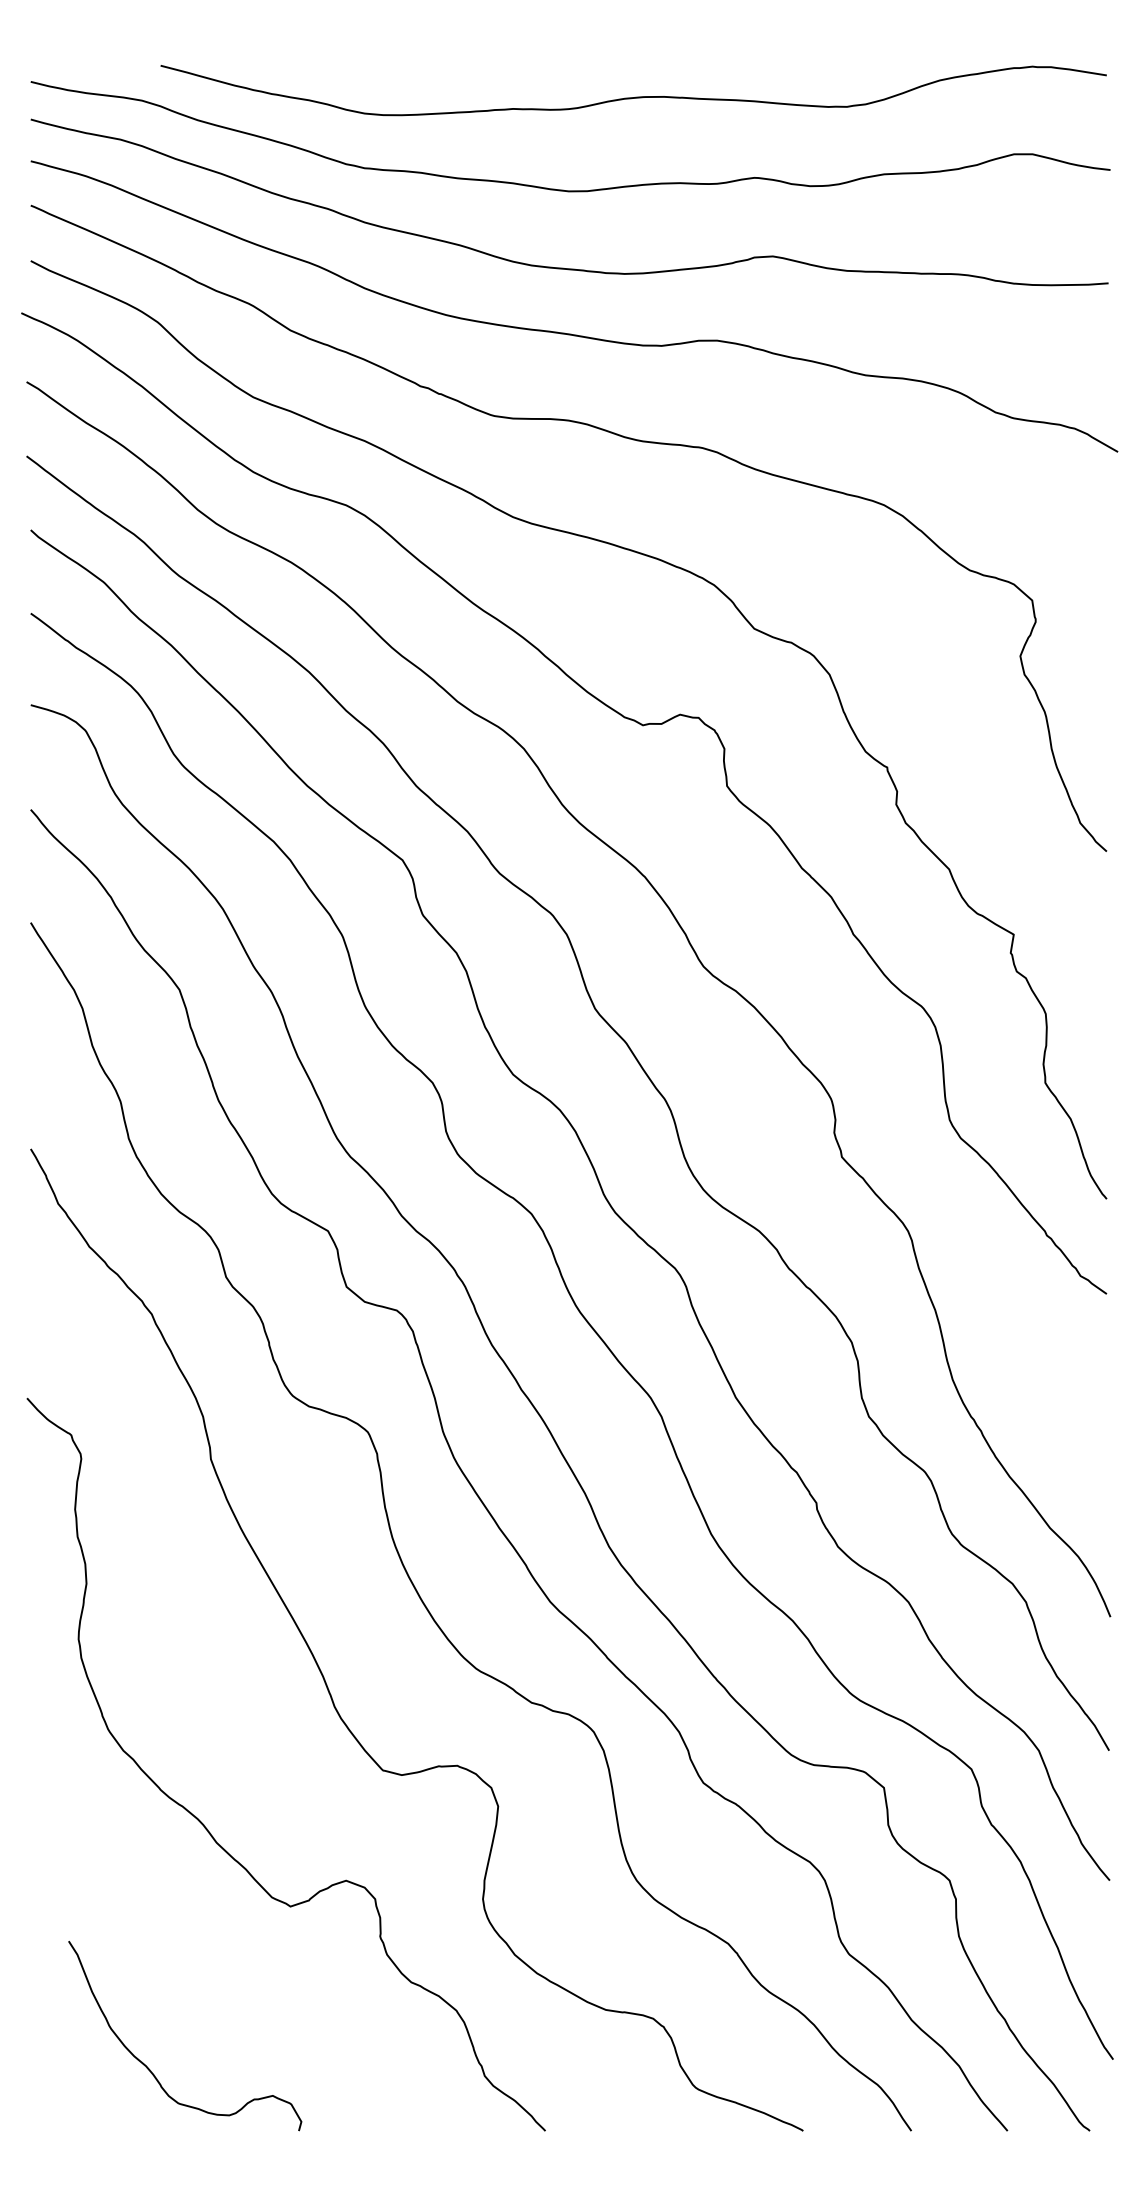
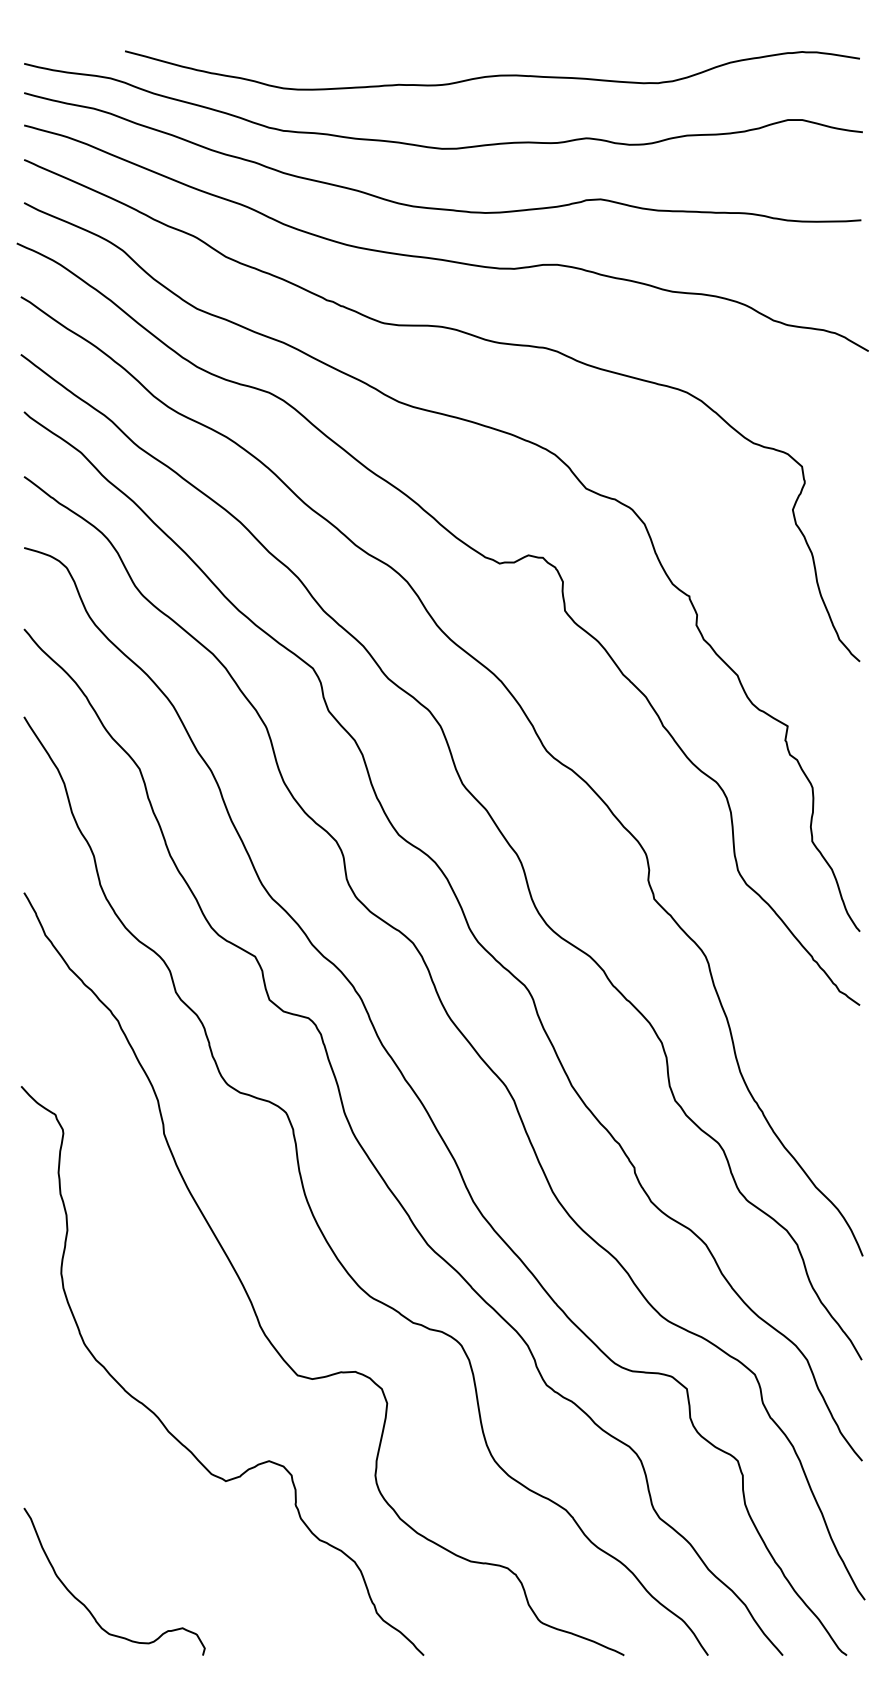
curve: (151, 2070) -> (88, 1608), moved

